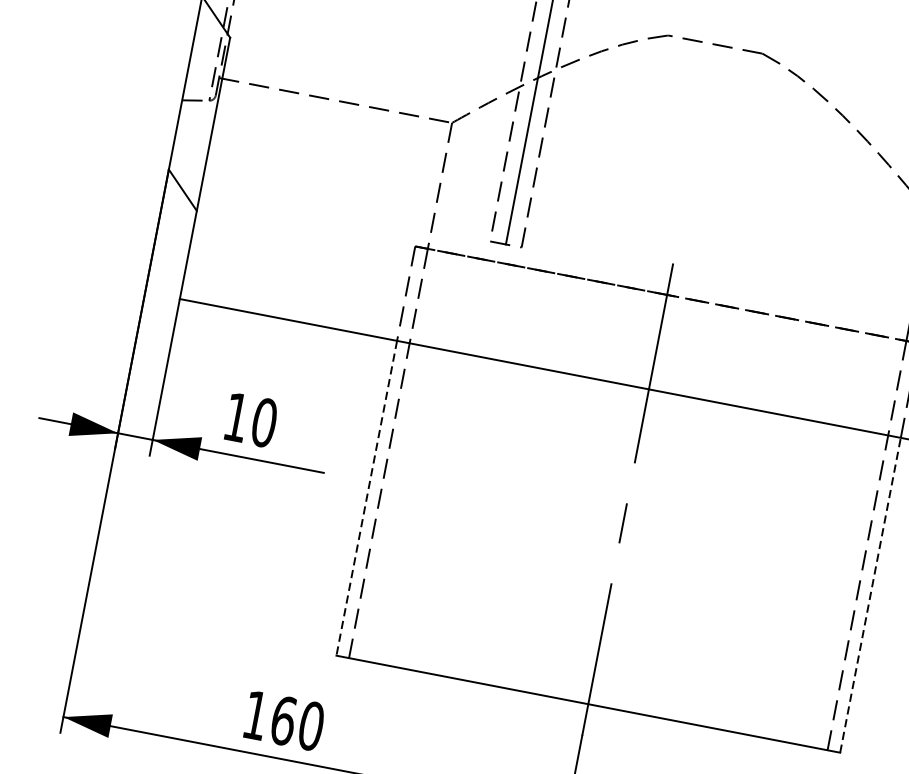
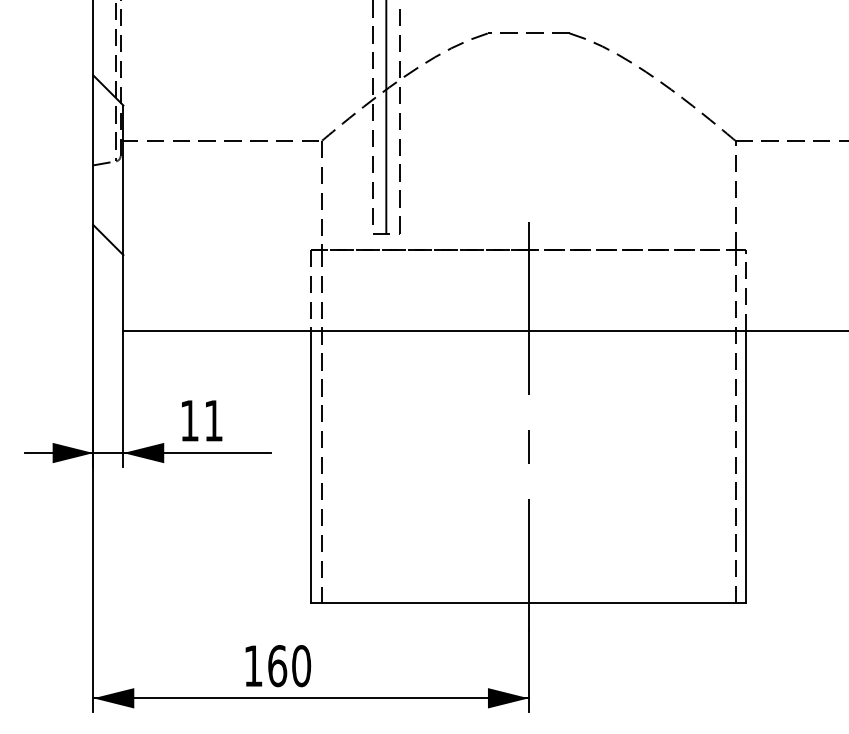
text: (264, 422) -> (213, 420), 10 -> 11
line: (367, 498) -> (311, 467), dashed -> solid
line: (870, 594) -> (746, 466), dashed -> solid

